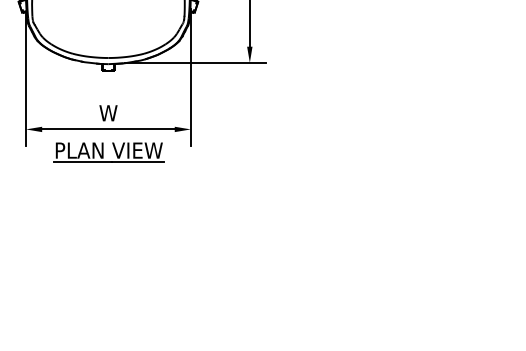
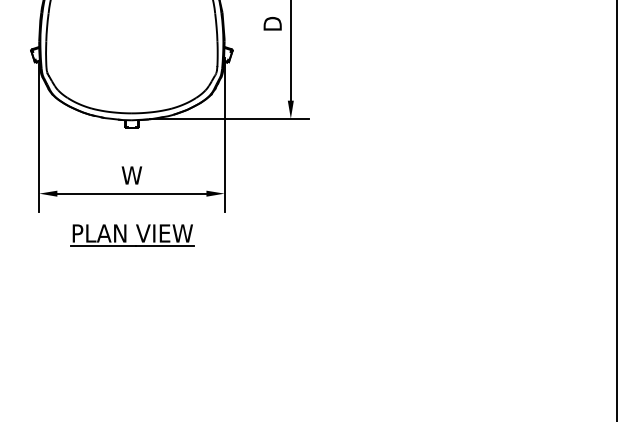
part: (108, 152) -> (132, 235), moved

